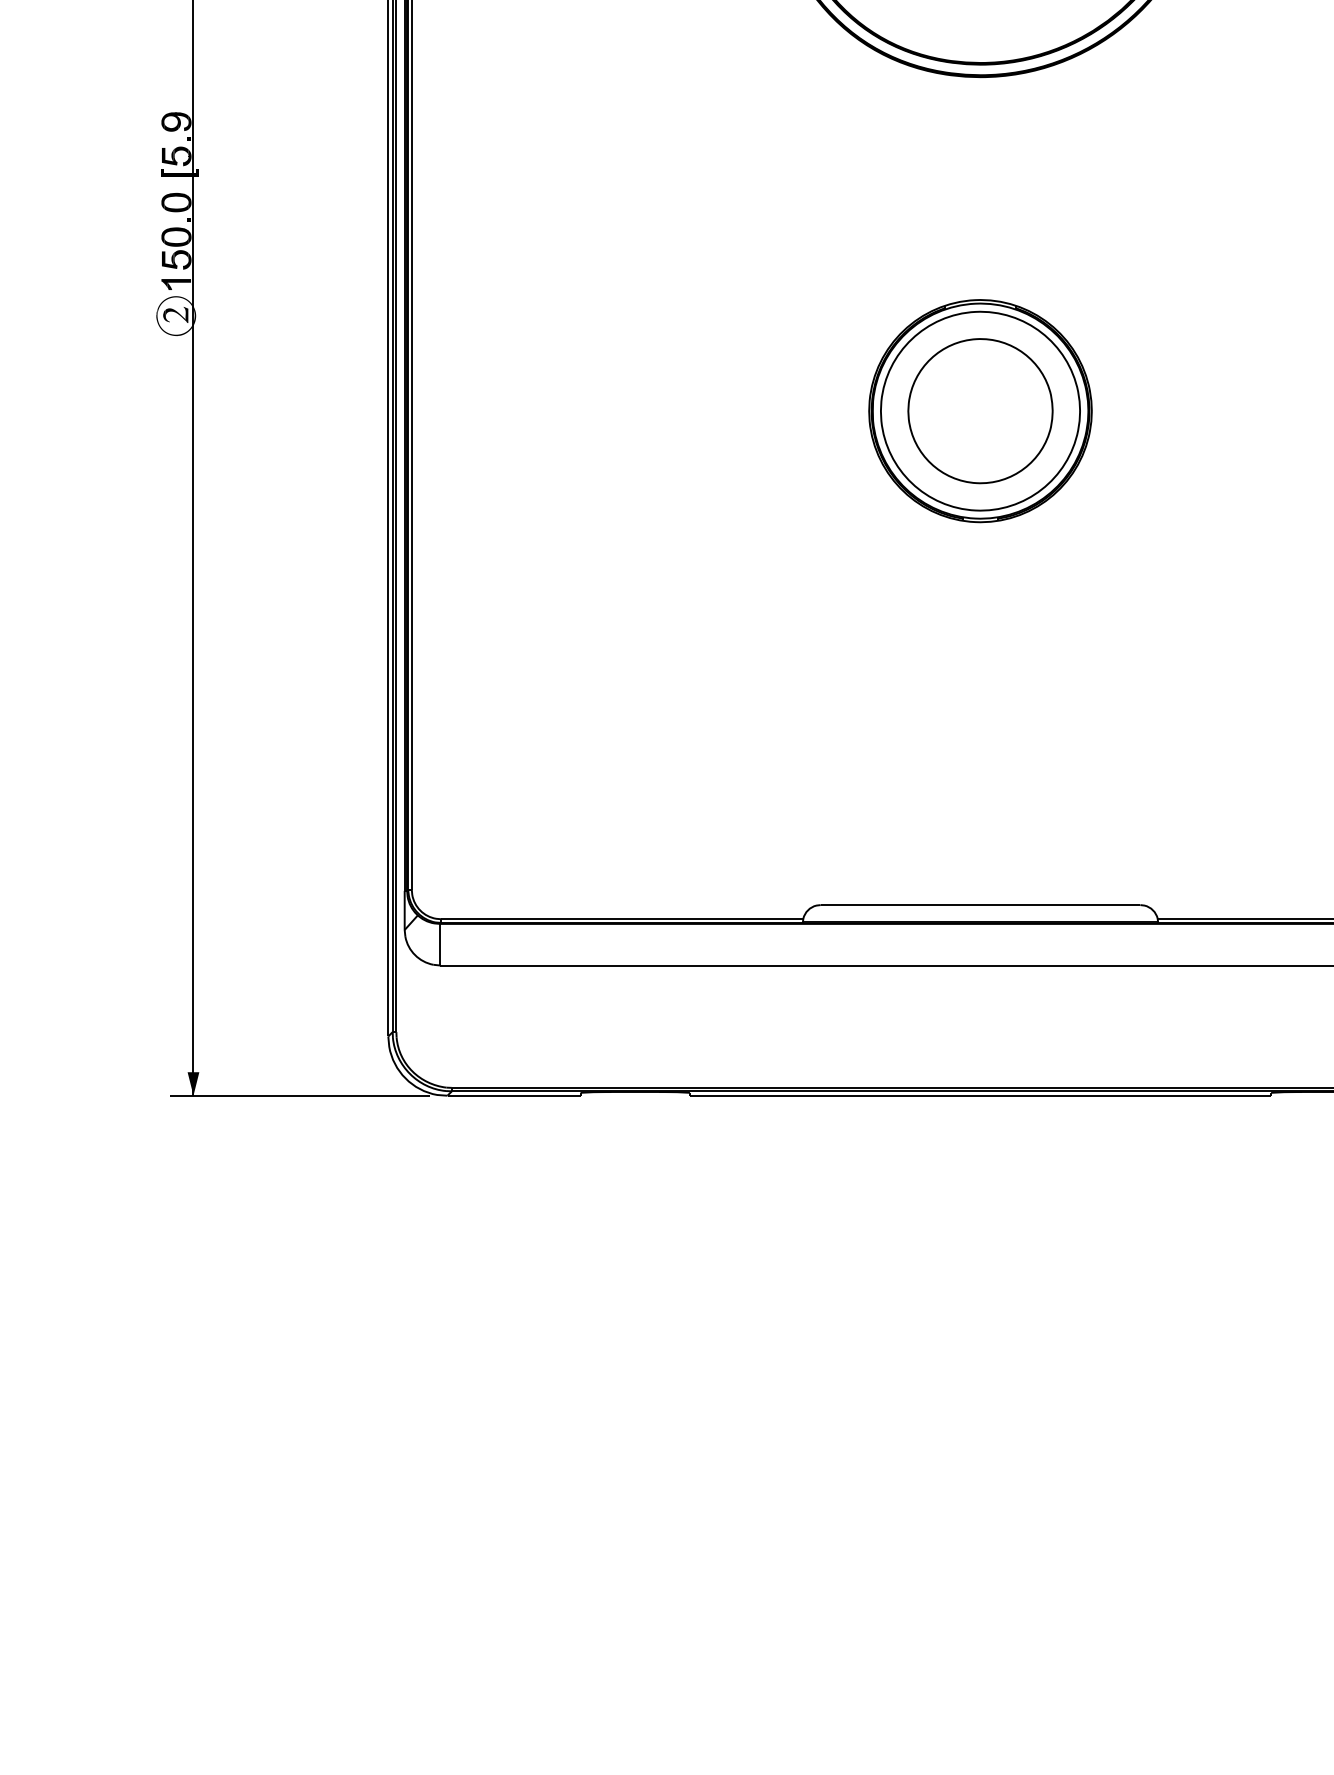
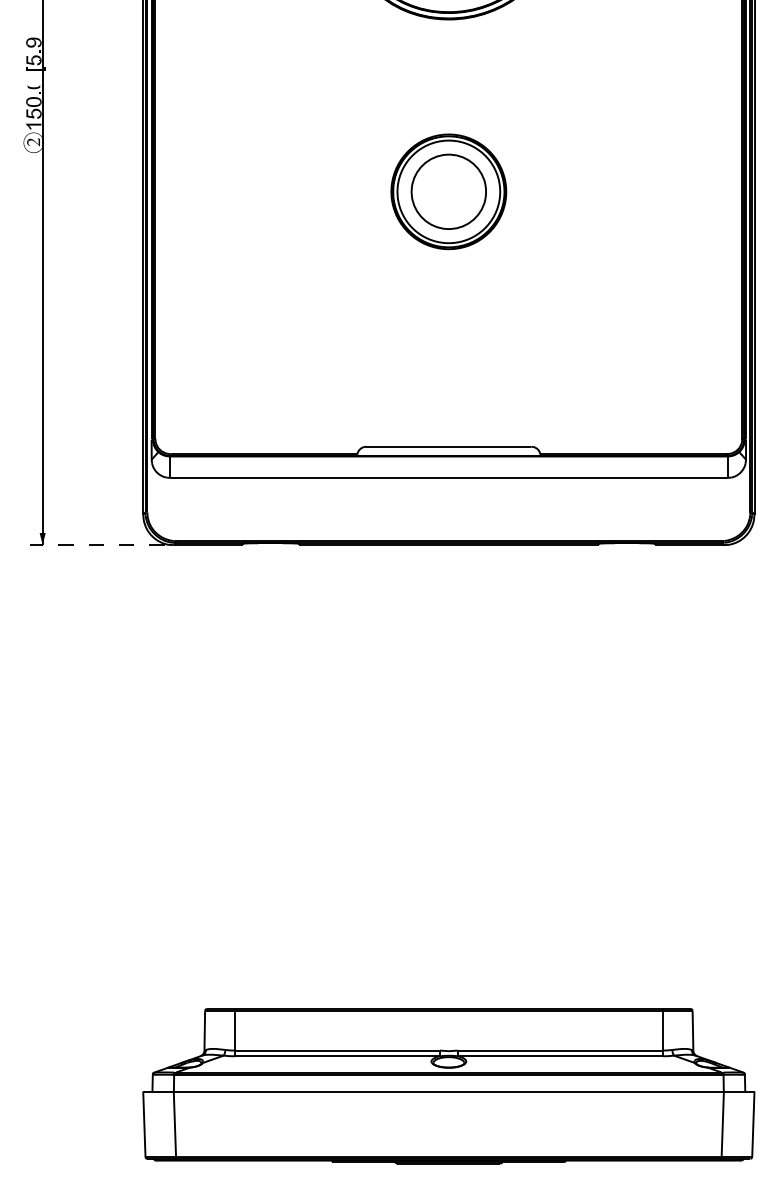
fill: (175, 201) -> (33, 83), removed
line: (299, 1096) -> (97, 545), solid -> dashed

